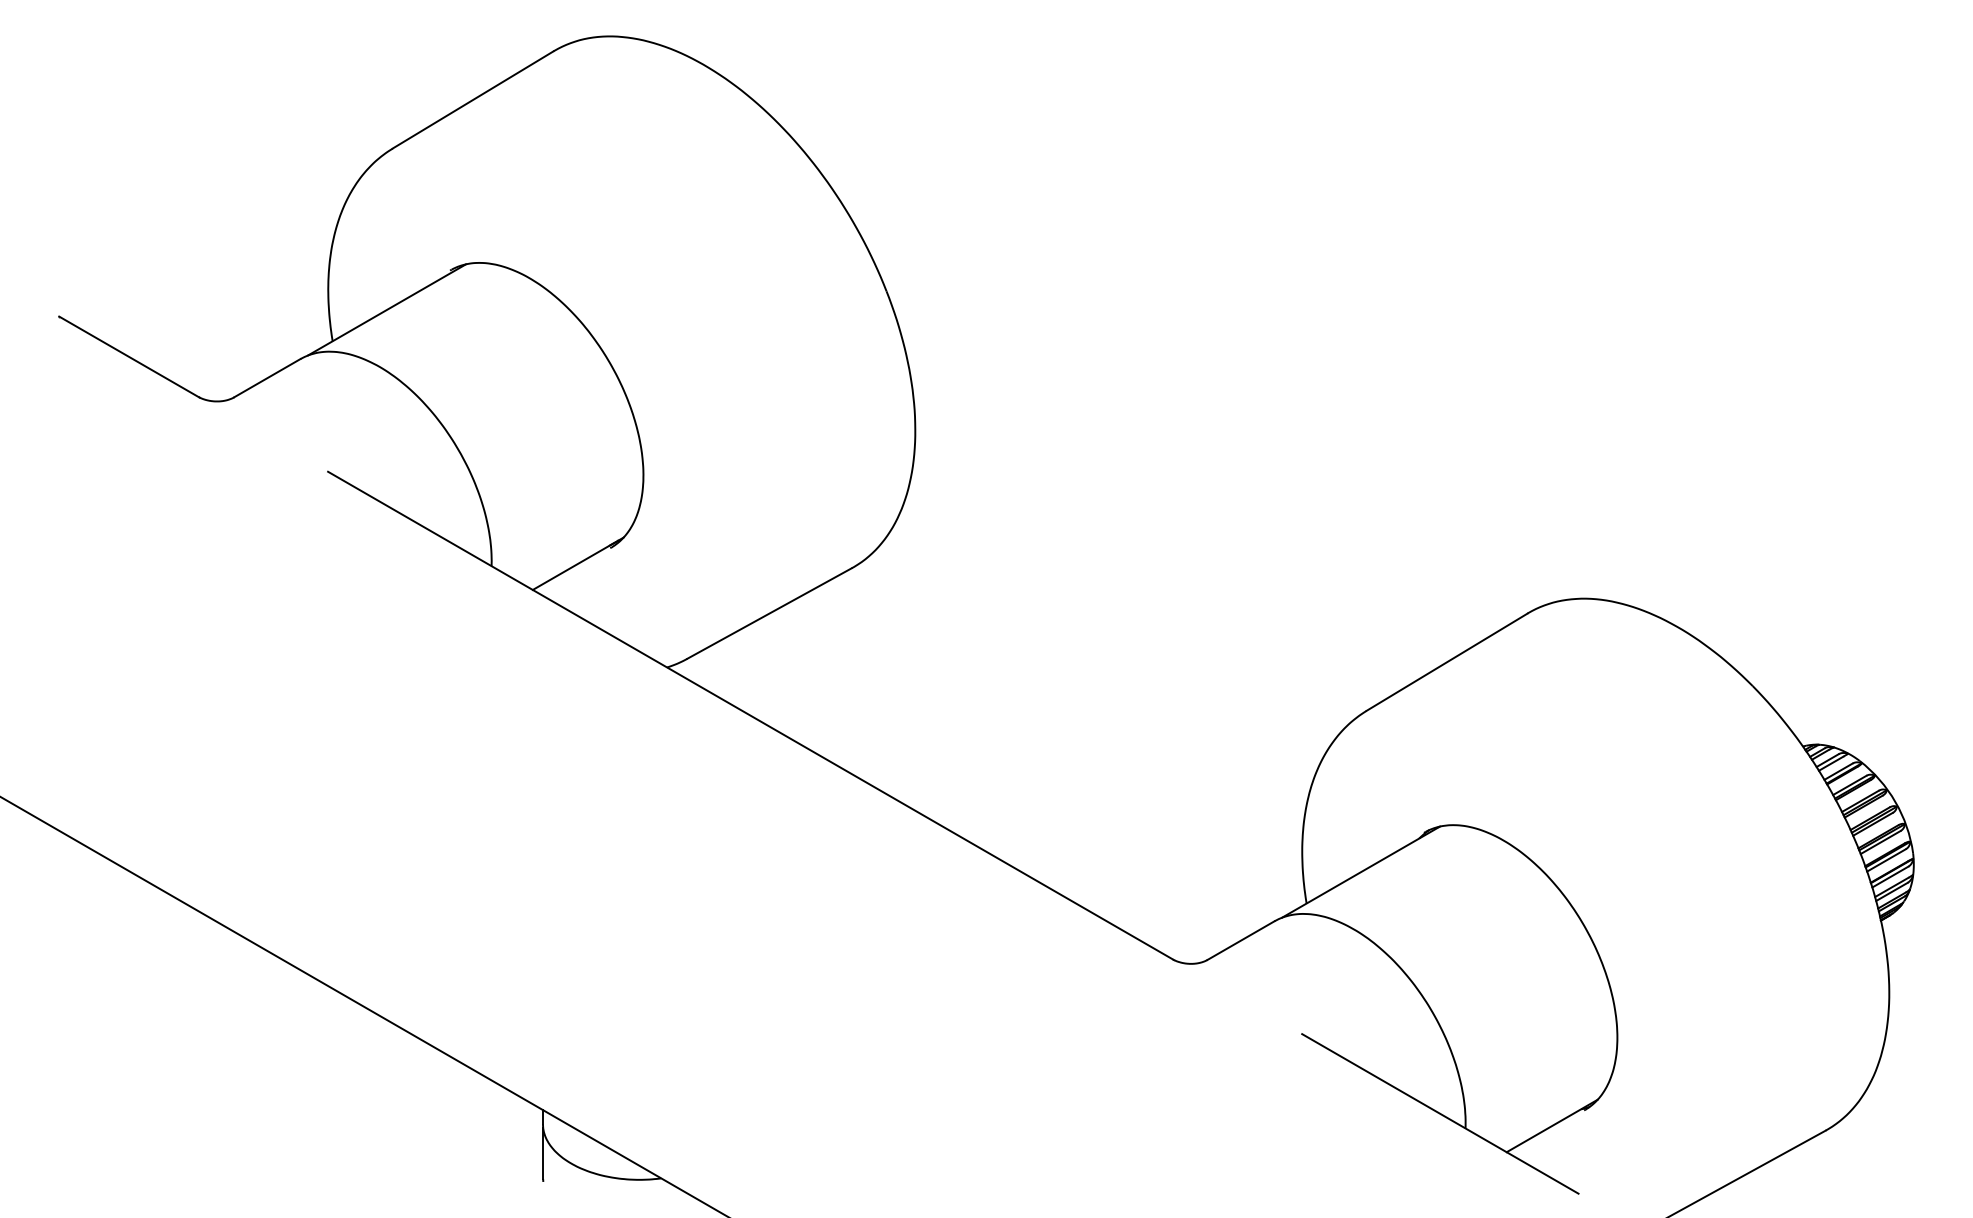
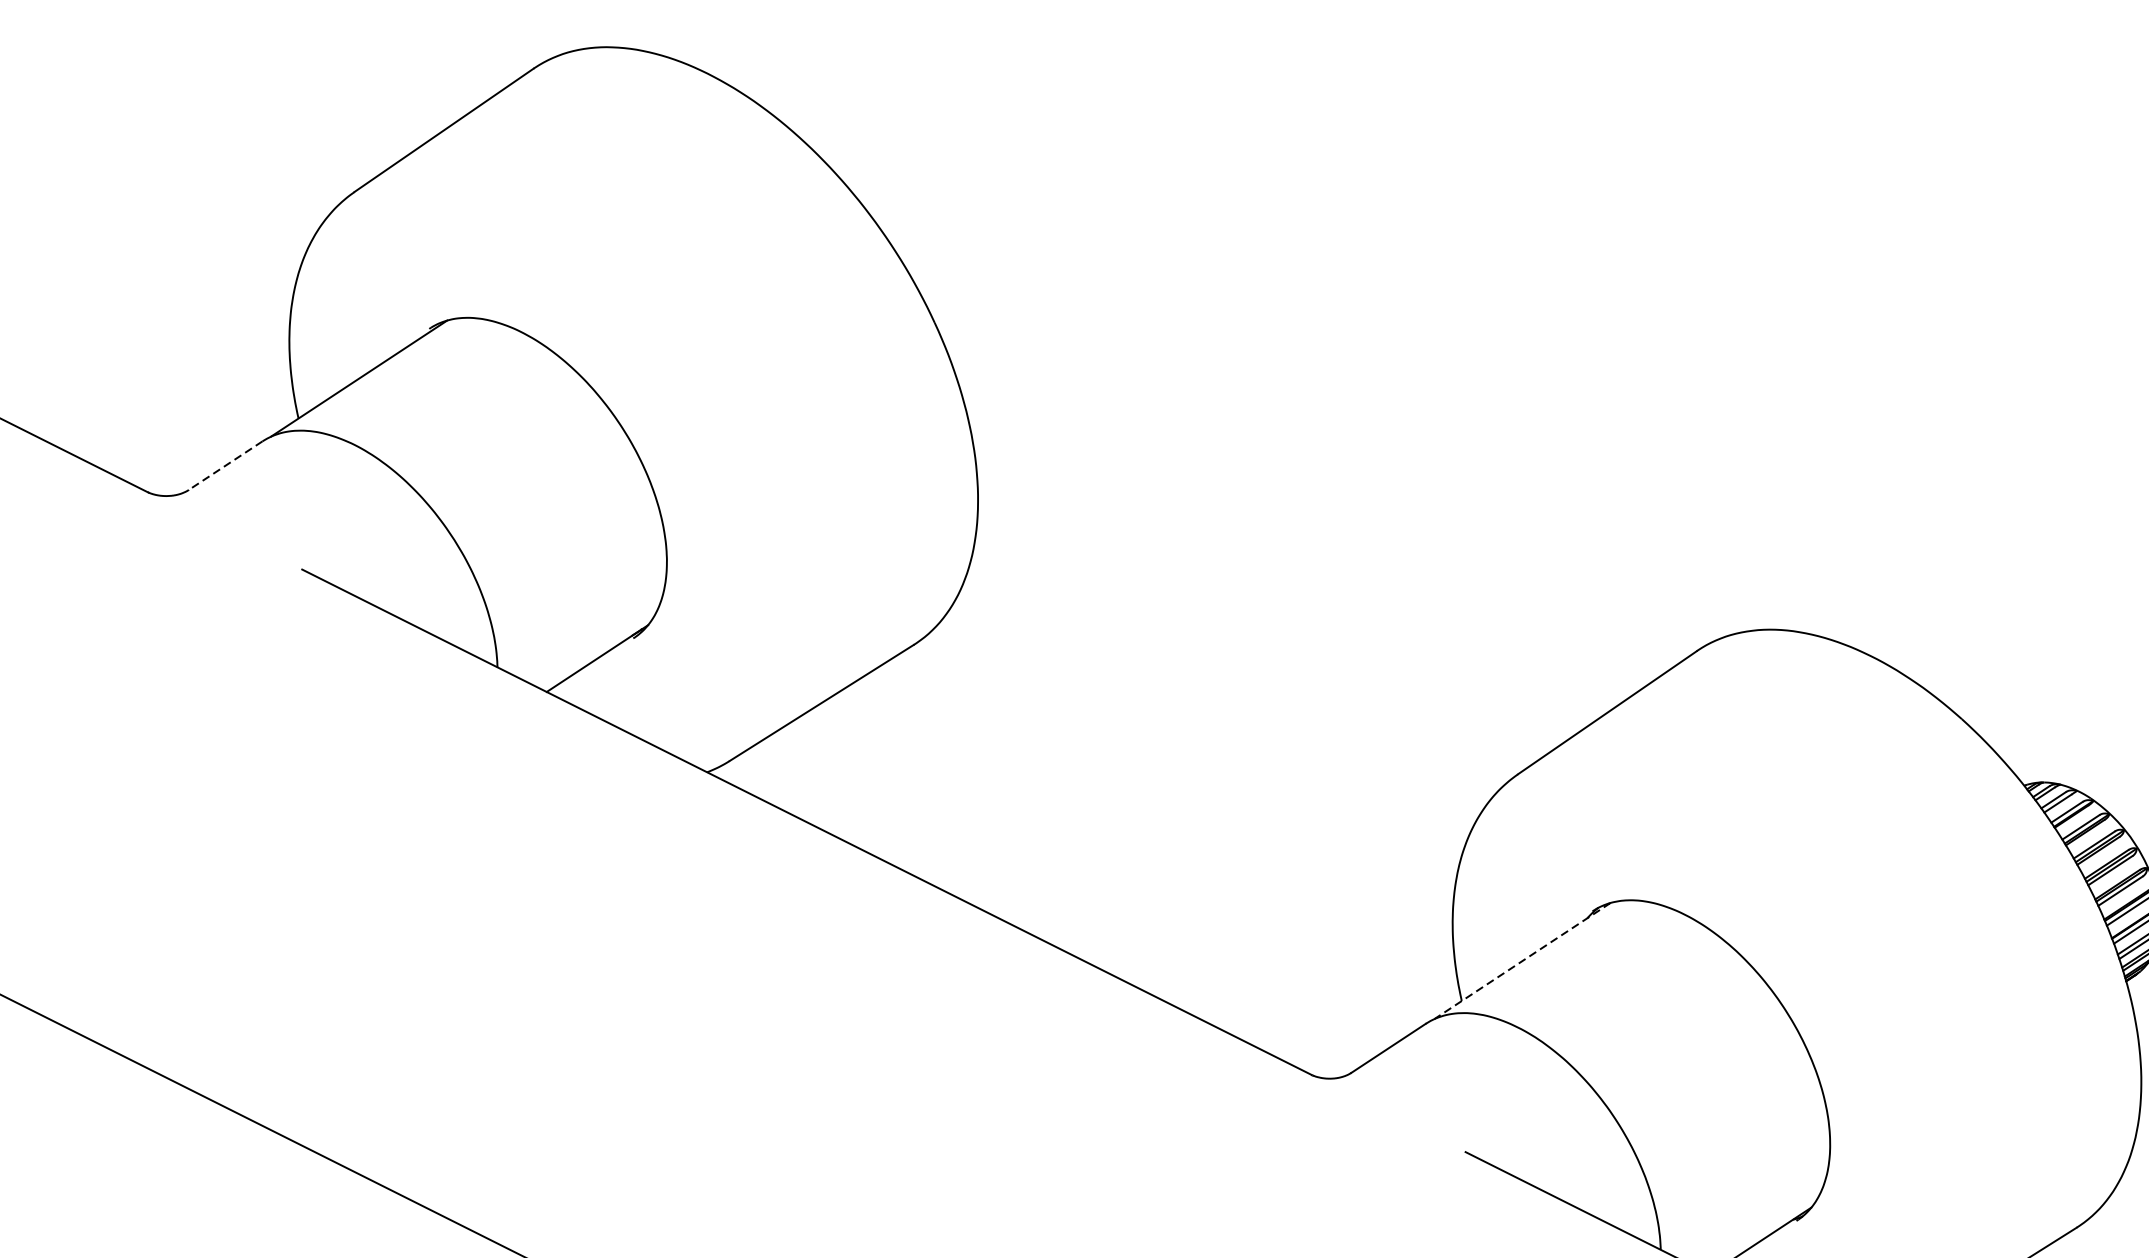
line: (267, 378) -> (225, 466), solid -> dashed
line: (1360, 872) -> (1521, 961), solid -> dashed

